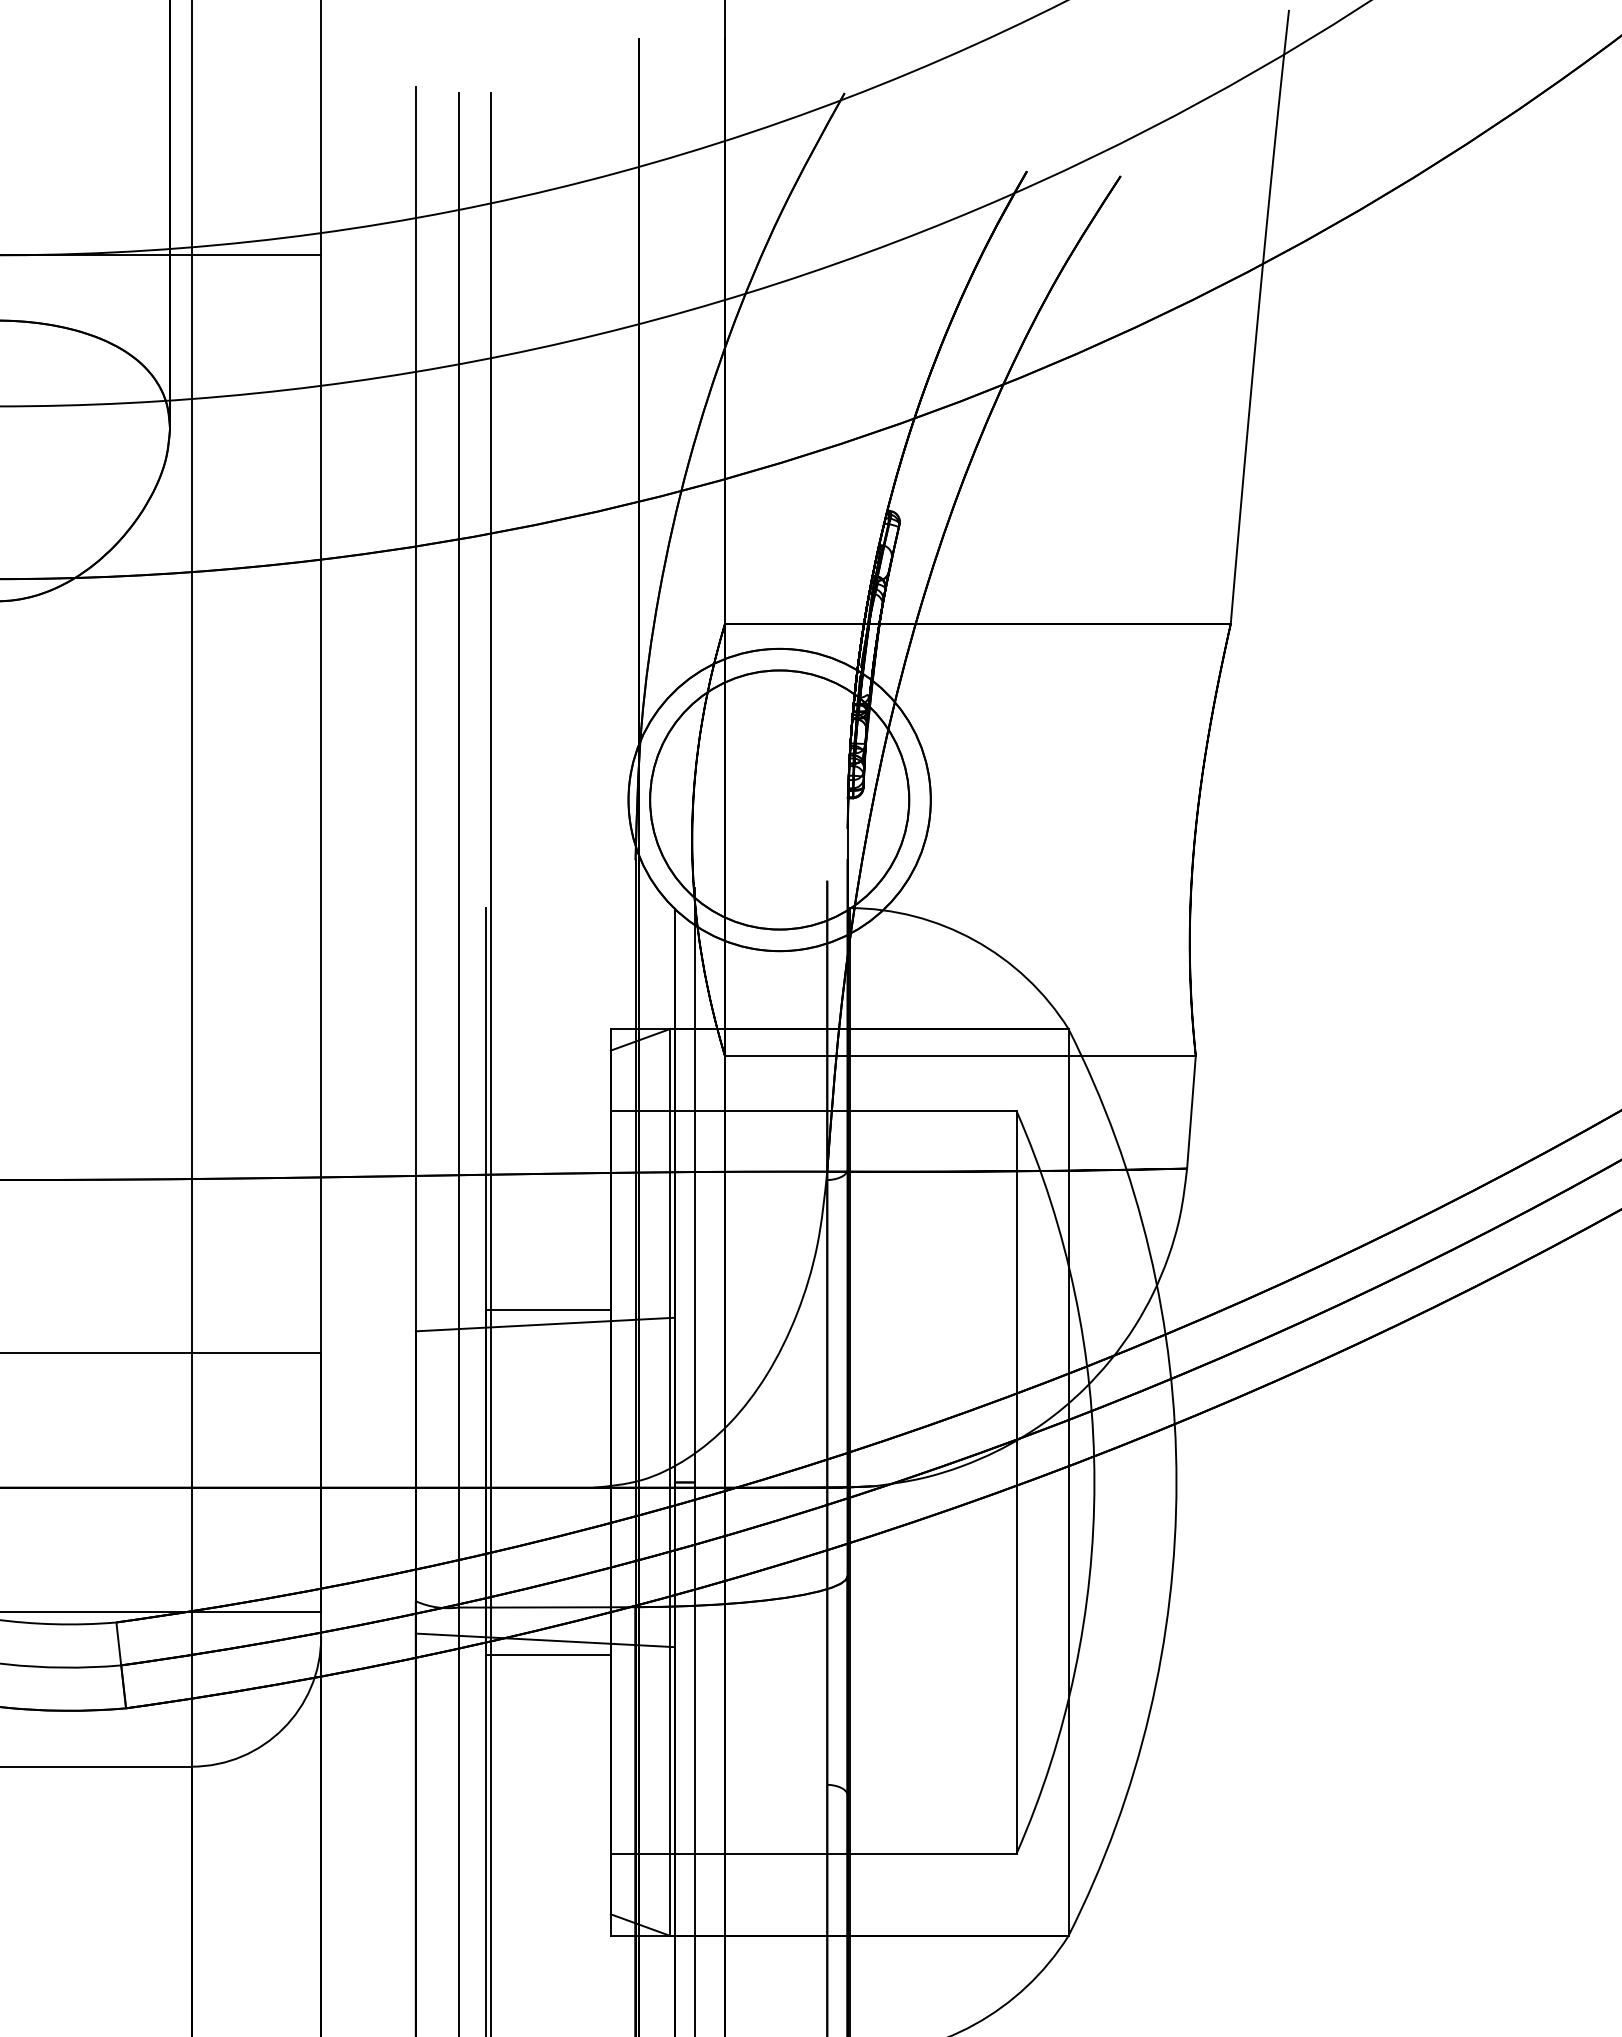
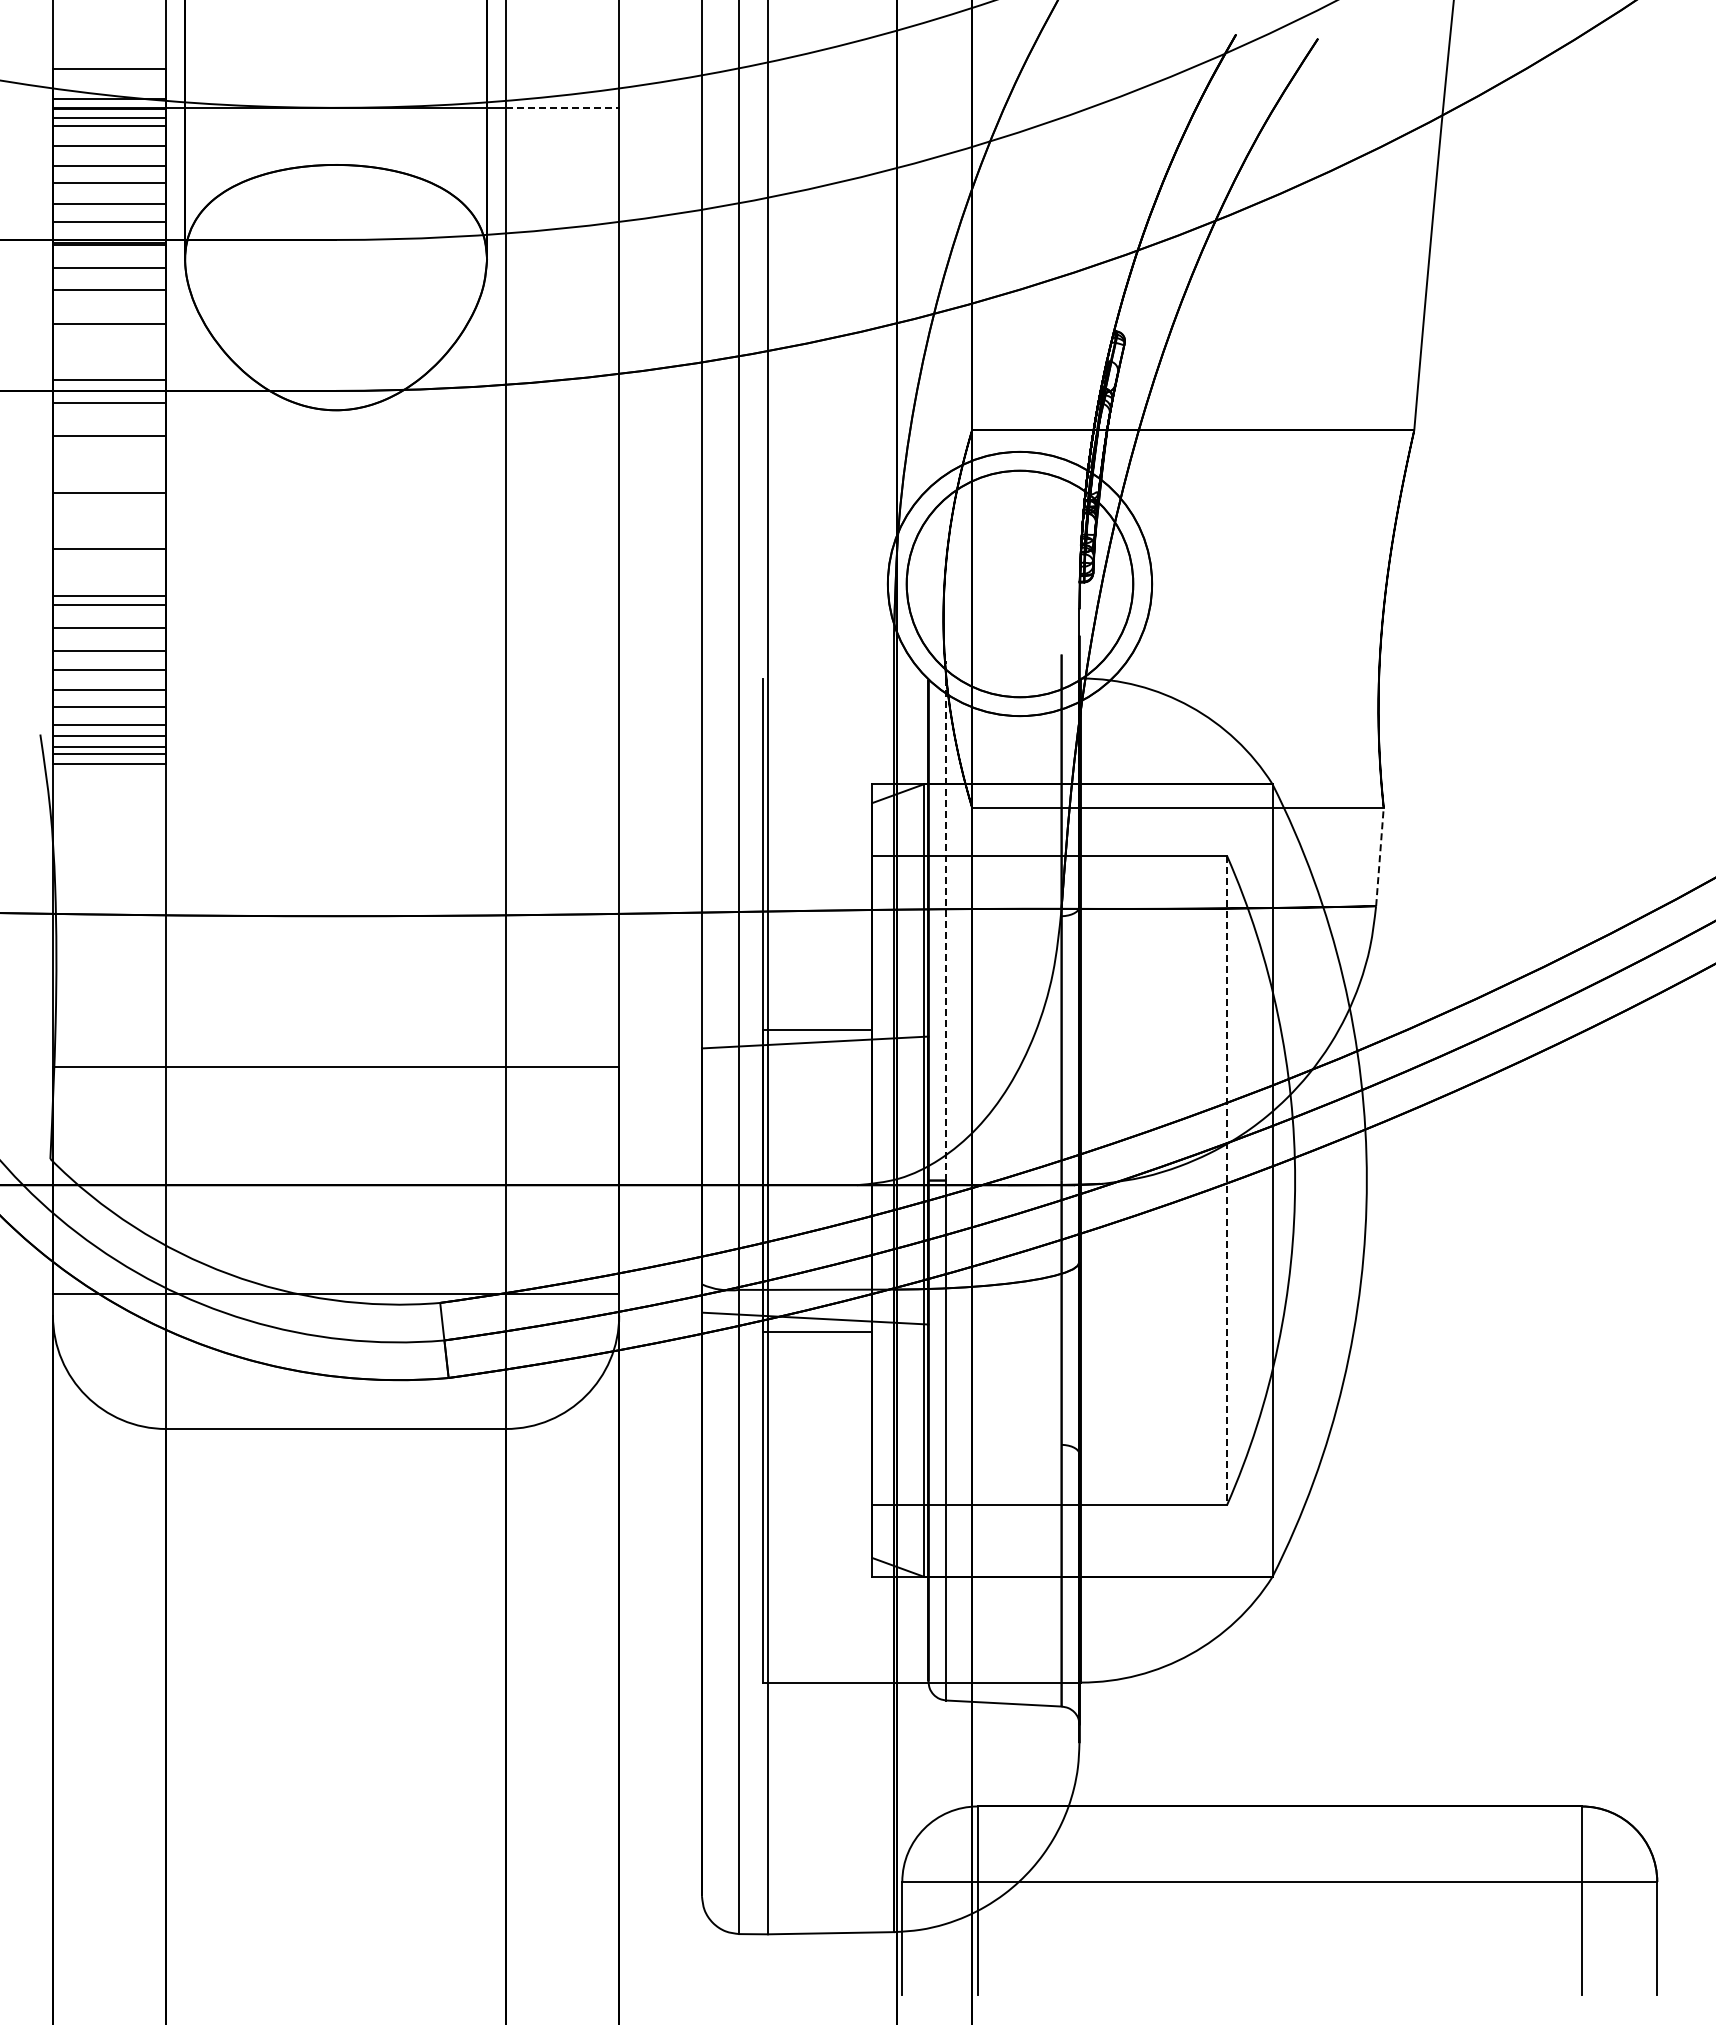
line: (256, 254) -> (562, 107), solid -> dashed
line: (1190, 1111) -> (1379, 856), solid -> dashed
line: (695, 1184) -> (946, 920), solid -> dashed
line: (1017, 1482) -> (1227, 1180), solid -> dashed

